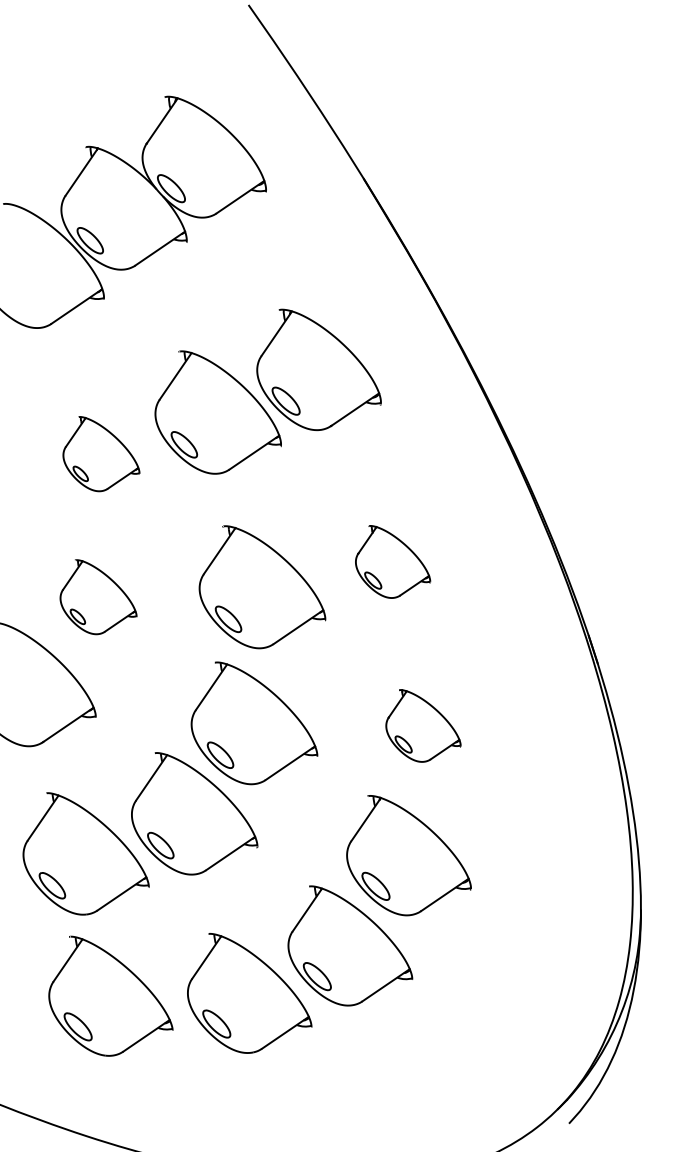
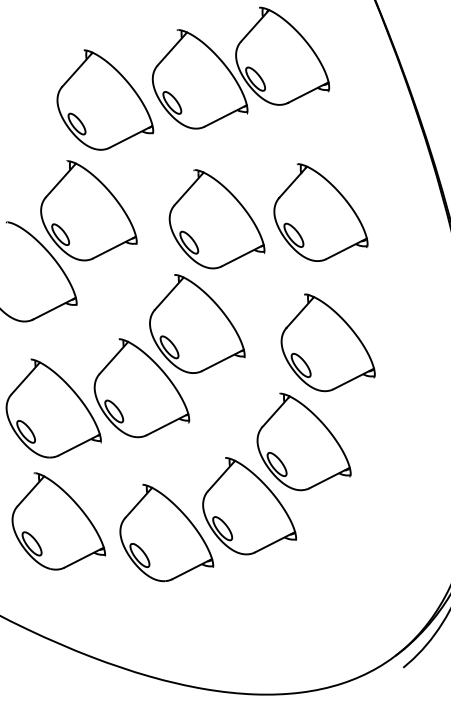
part: (101, 453) -> (107, 101), size x1.67
part: (392, 561) -> (322, 214), size x1.67
part: (98, 596) -> (90, 212), size x1.67
part: (423, 725) -> (329, 344), size x1.67

